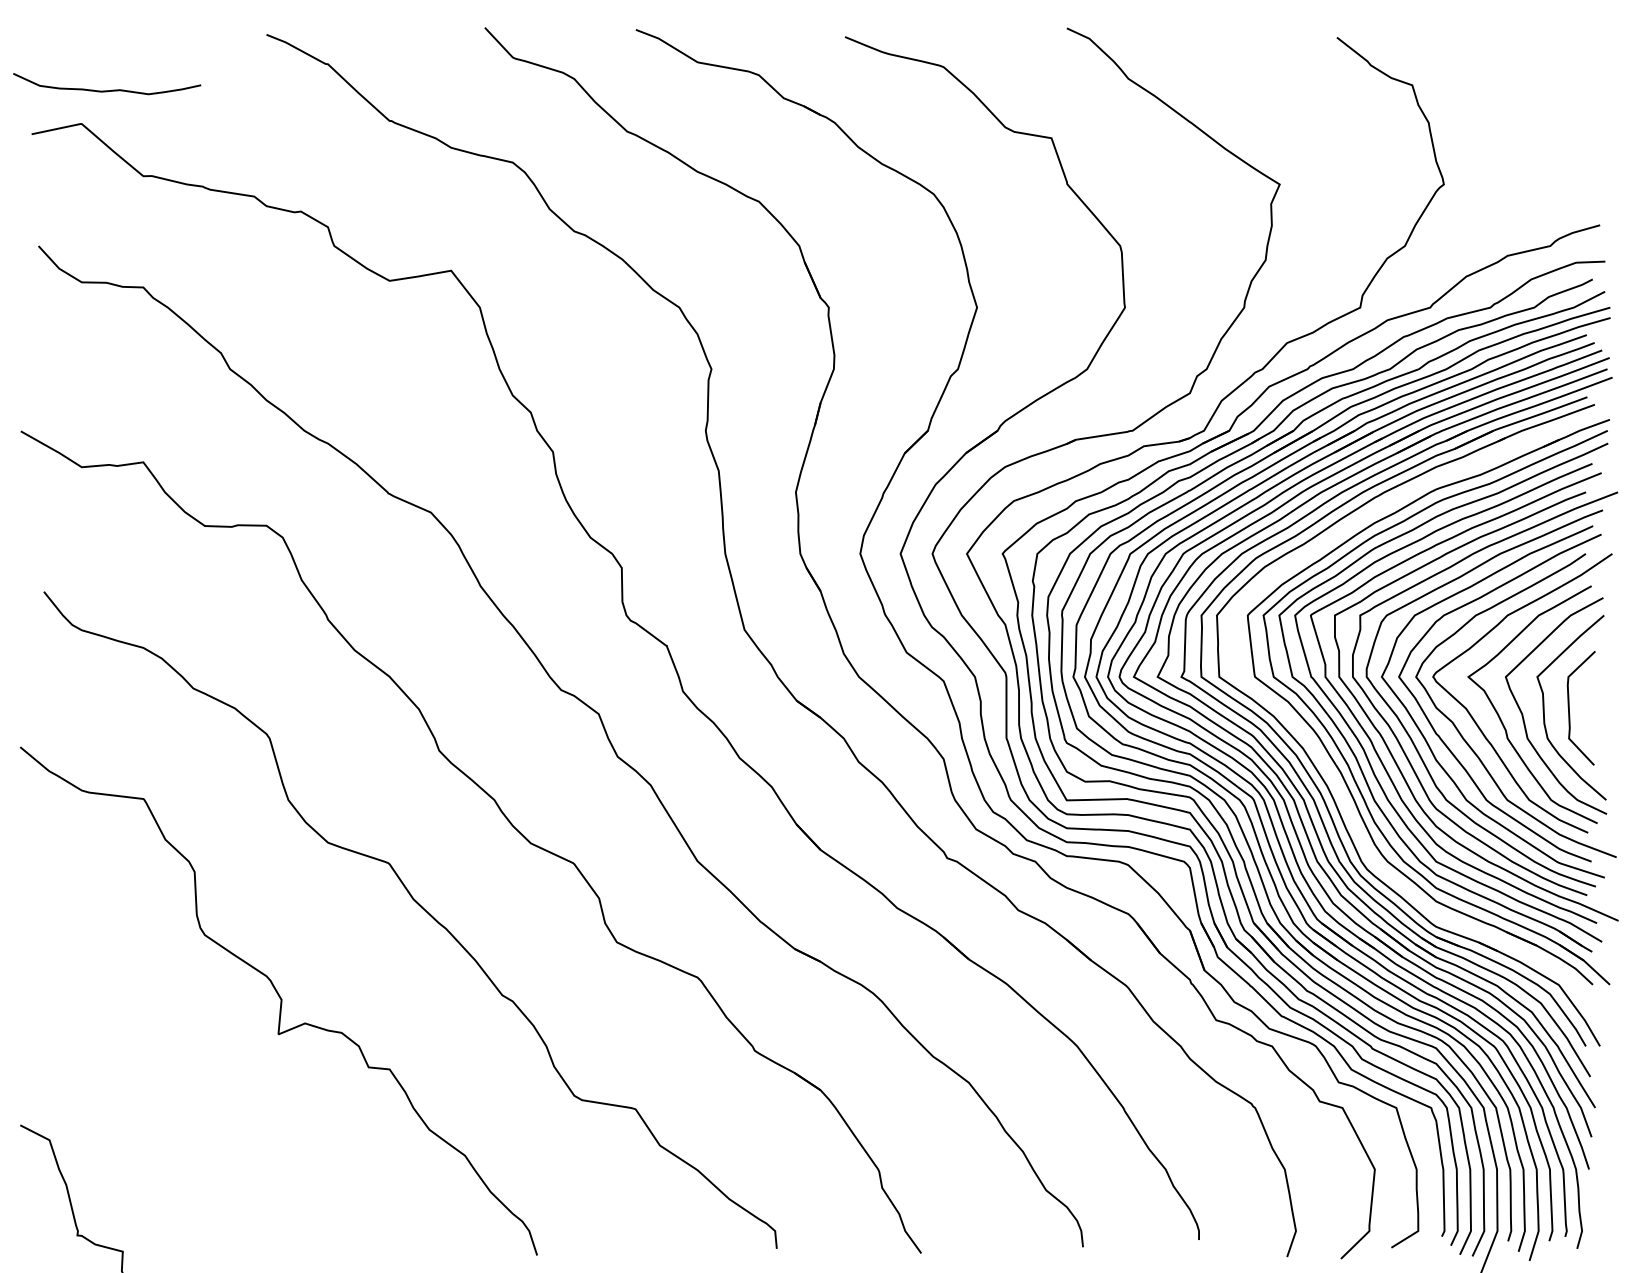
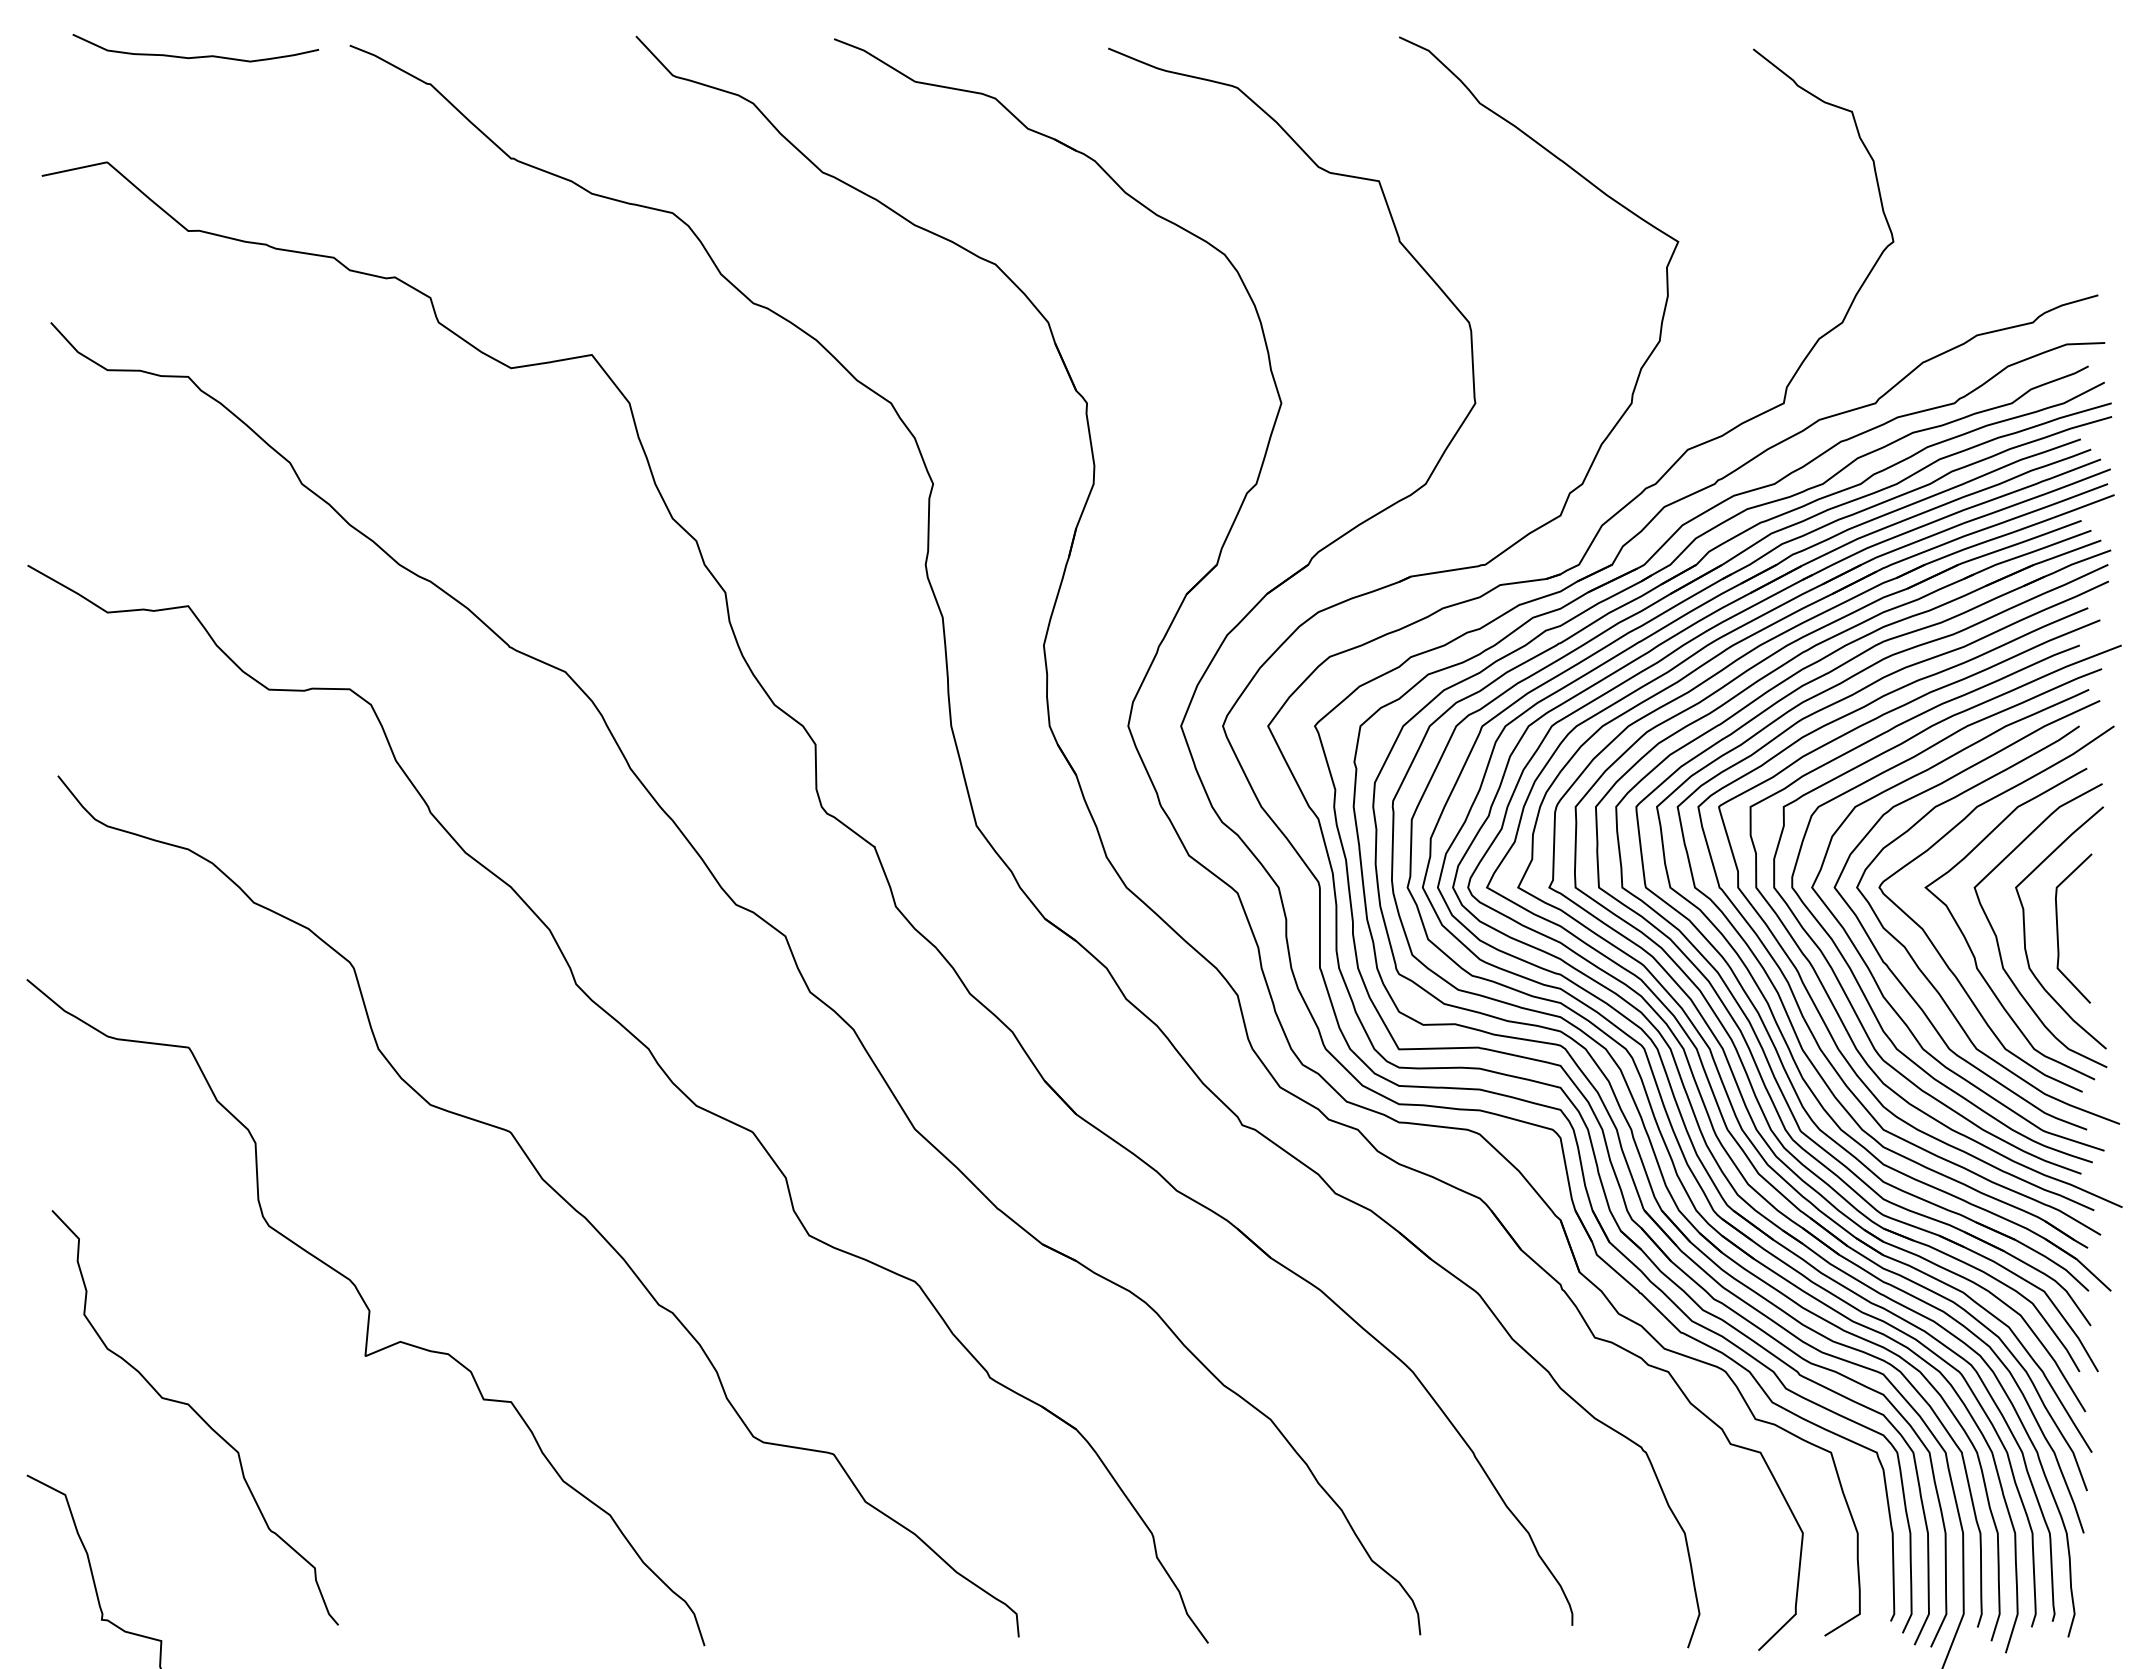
curve: (106, 90) -> (195, 56), moved
part: (1325, 764) -> (1738, 1002), added
curve: (149, 1078) -> (196, 1414), added

